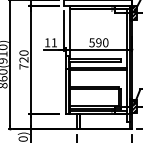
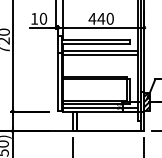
text: (54, 42) -> (43, 18), 11 -> 10
text: (95, 42) -> (96, 18), 590 -> 440

